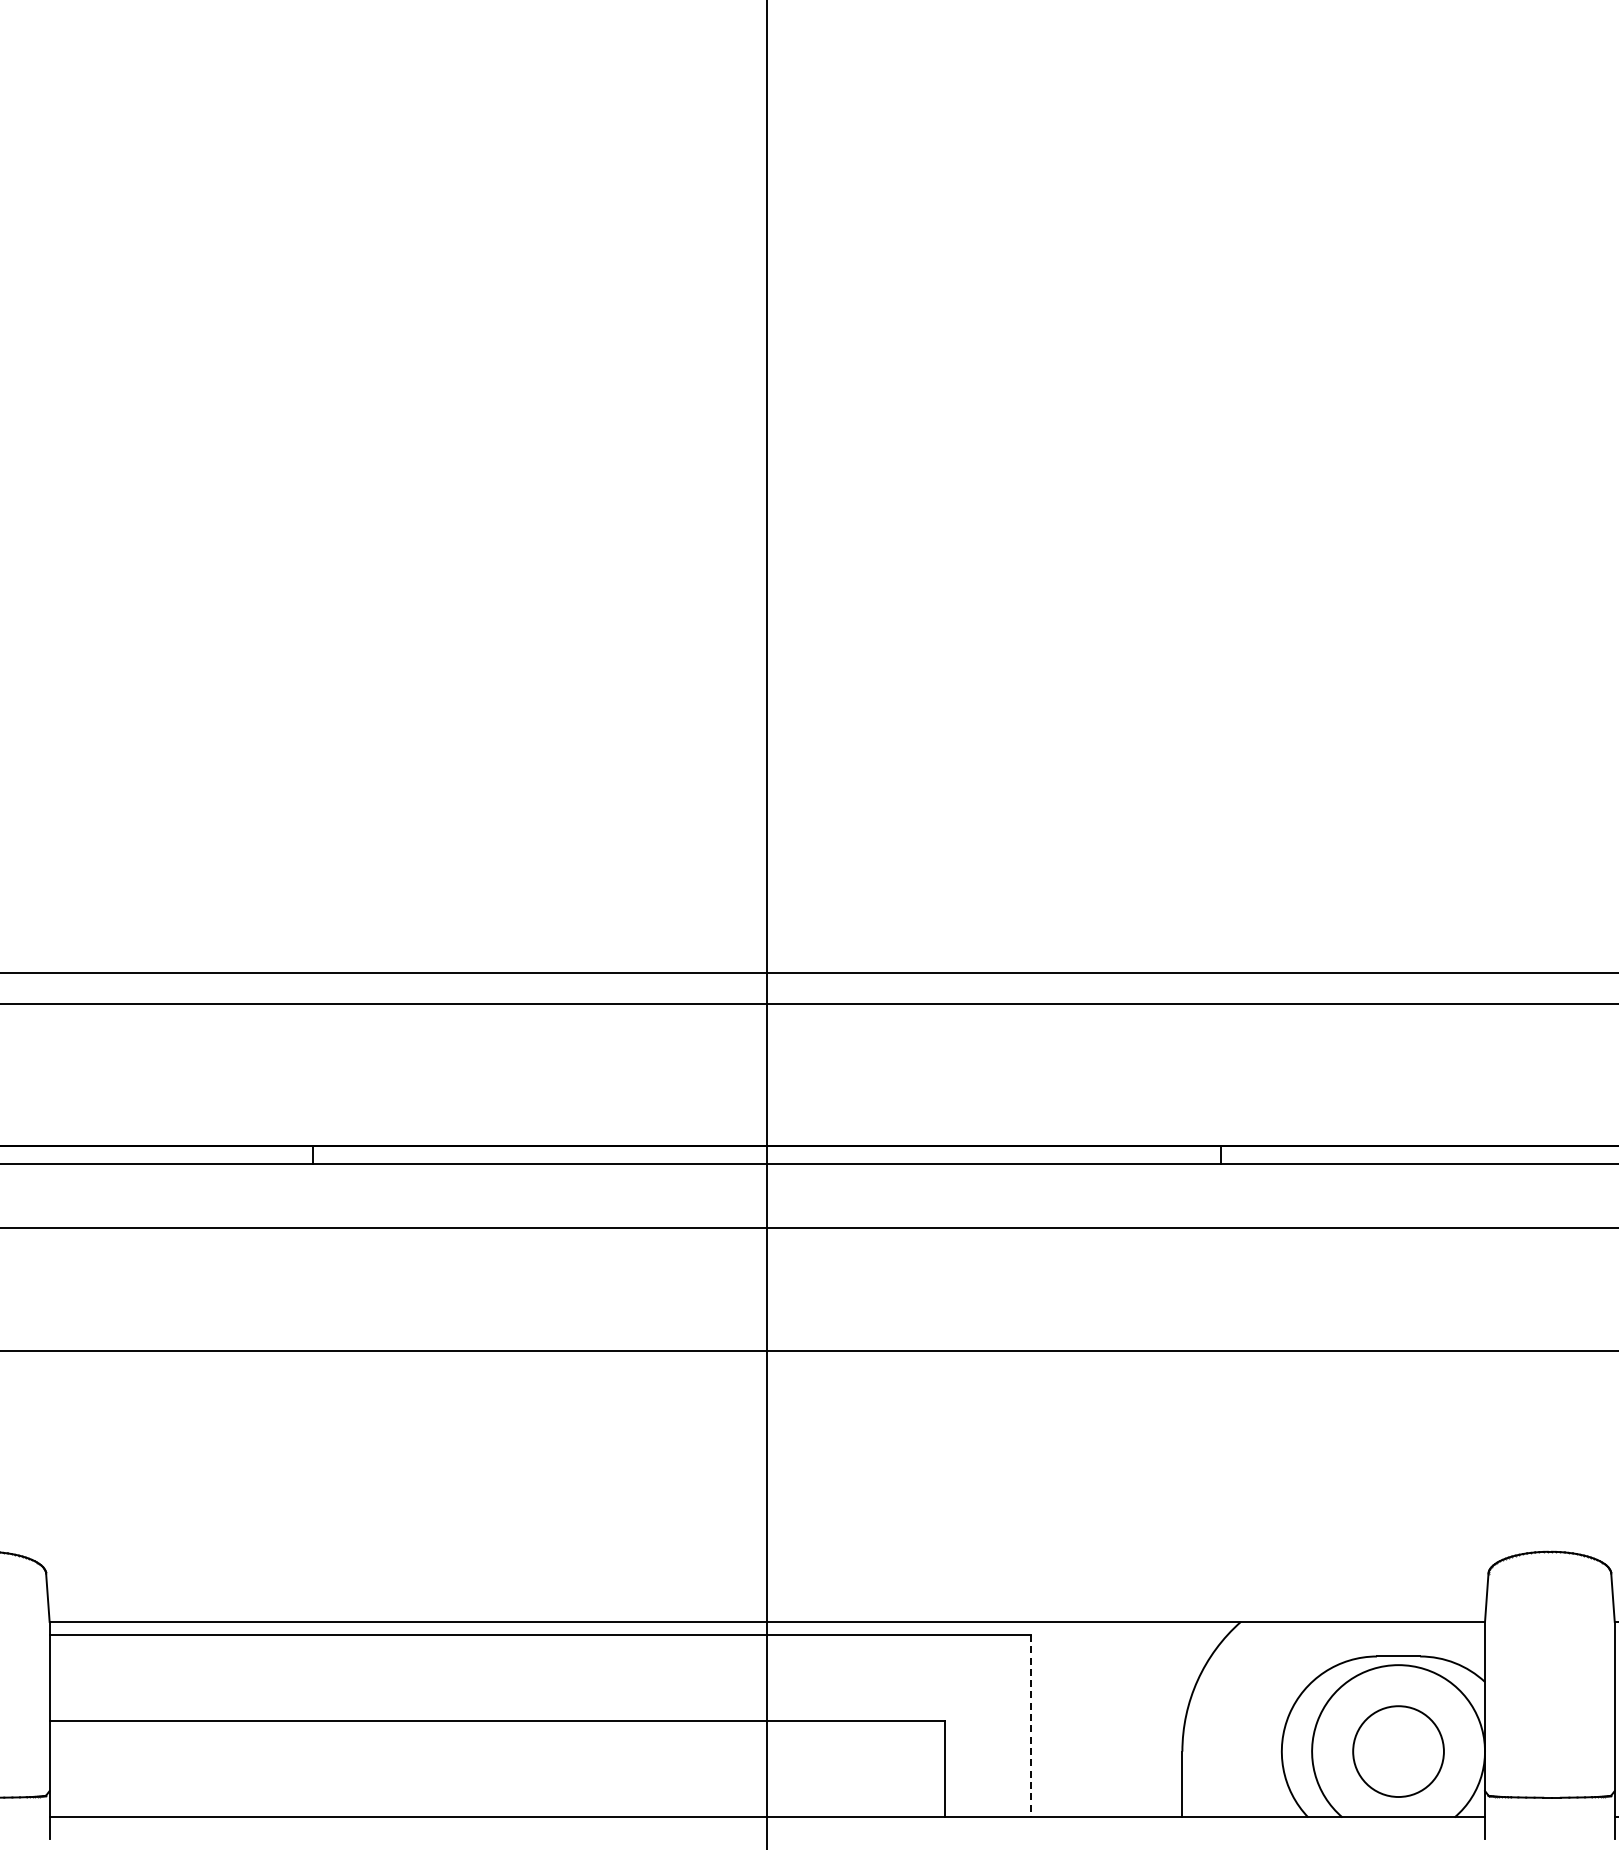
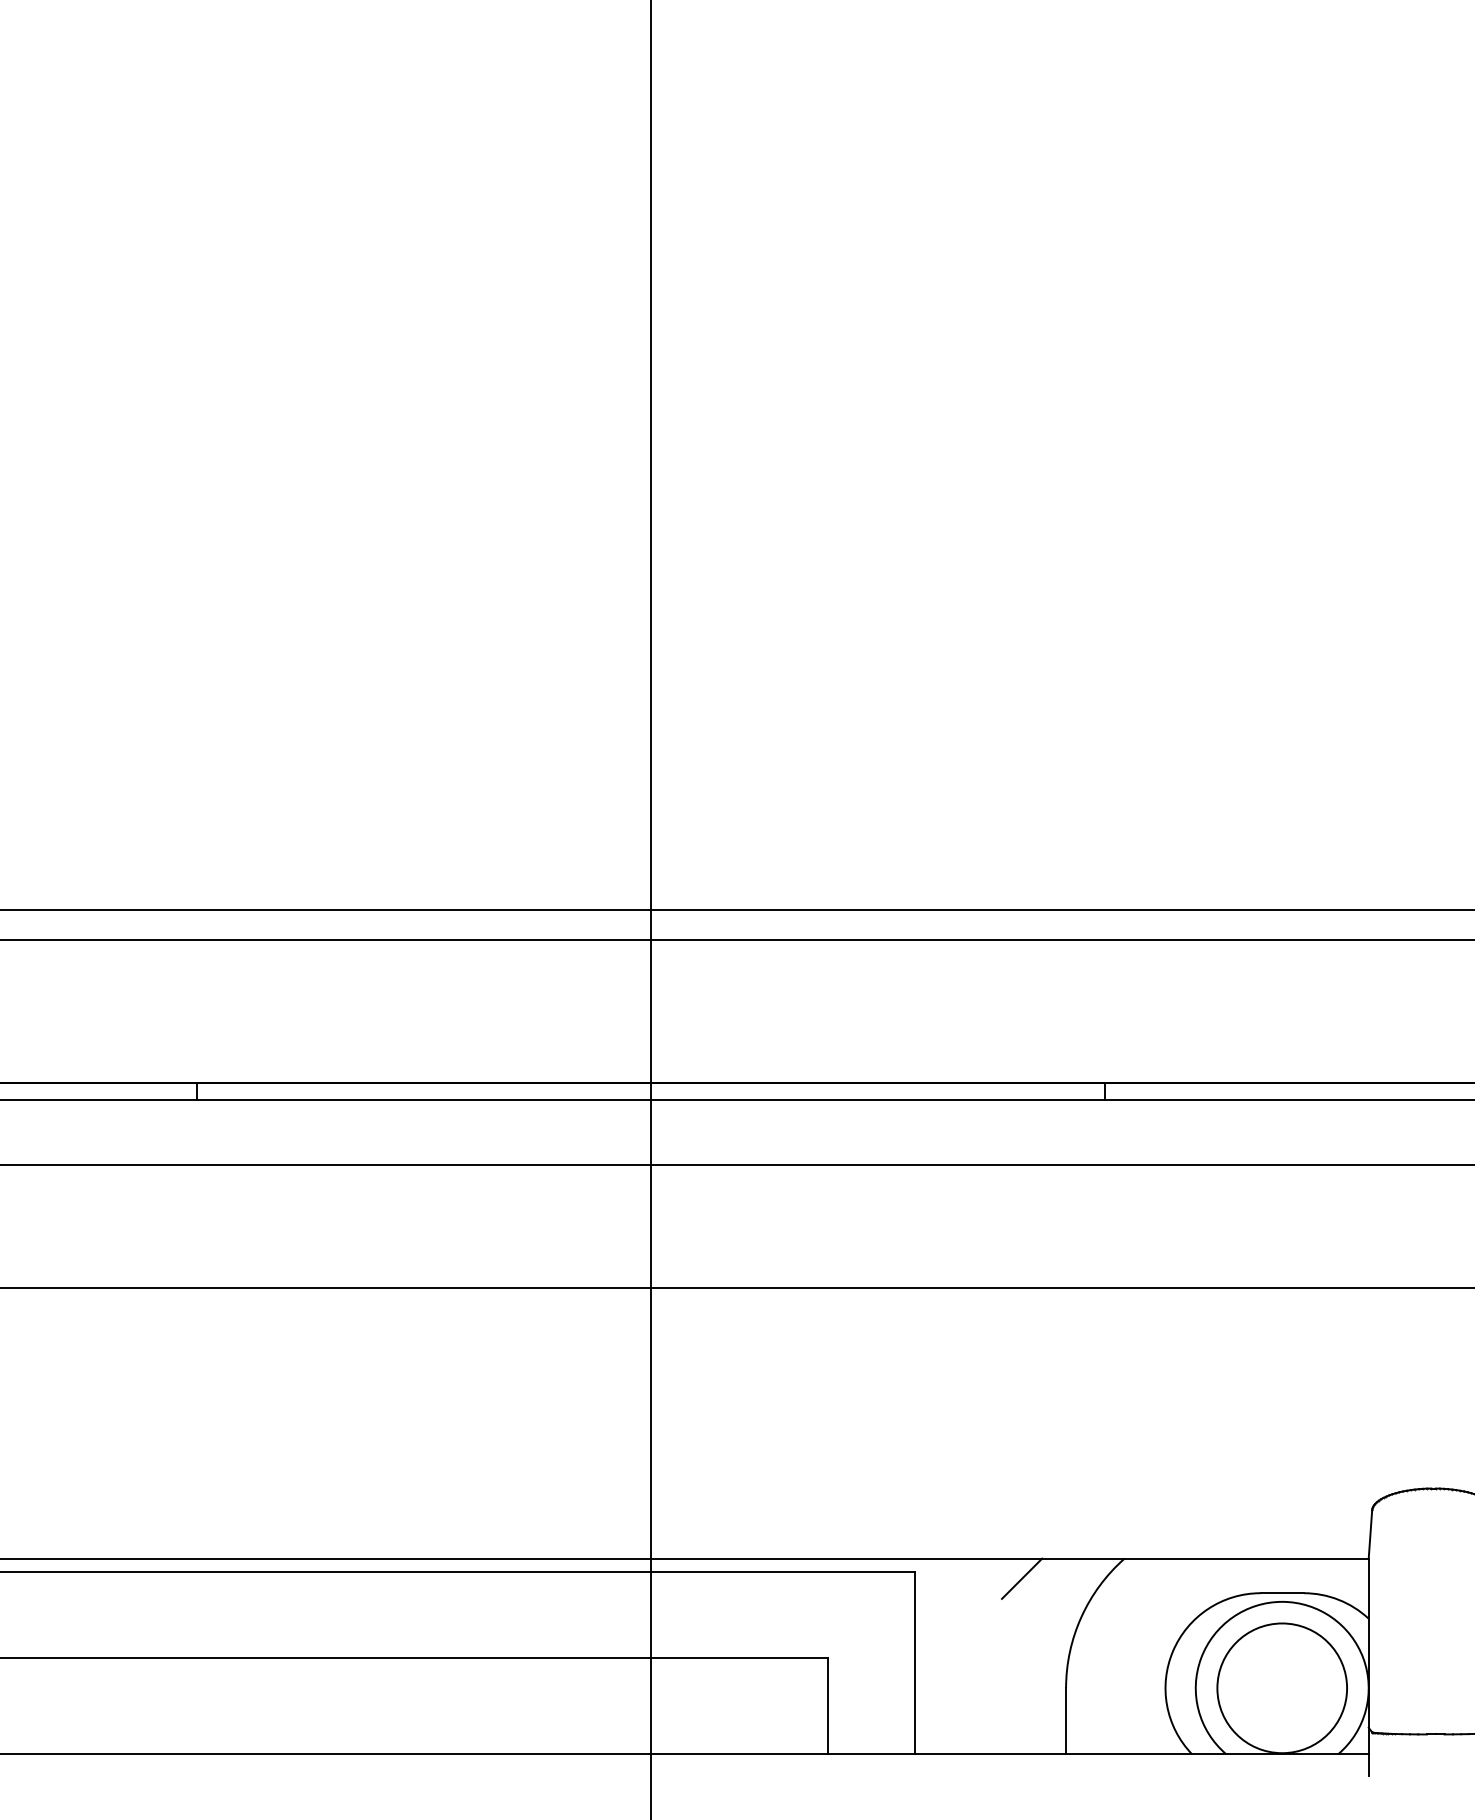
line: (1138, 1641) -> (1022, 1578), added
line: (1031, 1726) -> (915, 1663), dashed -> solid
circle: (1398, 1751) -> (1282, 1688), size x1.43

